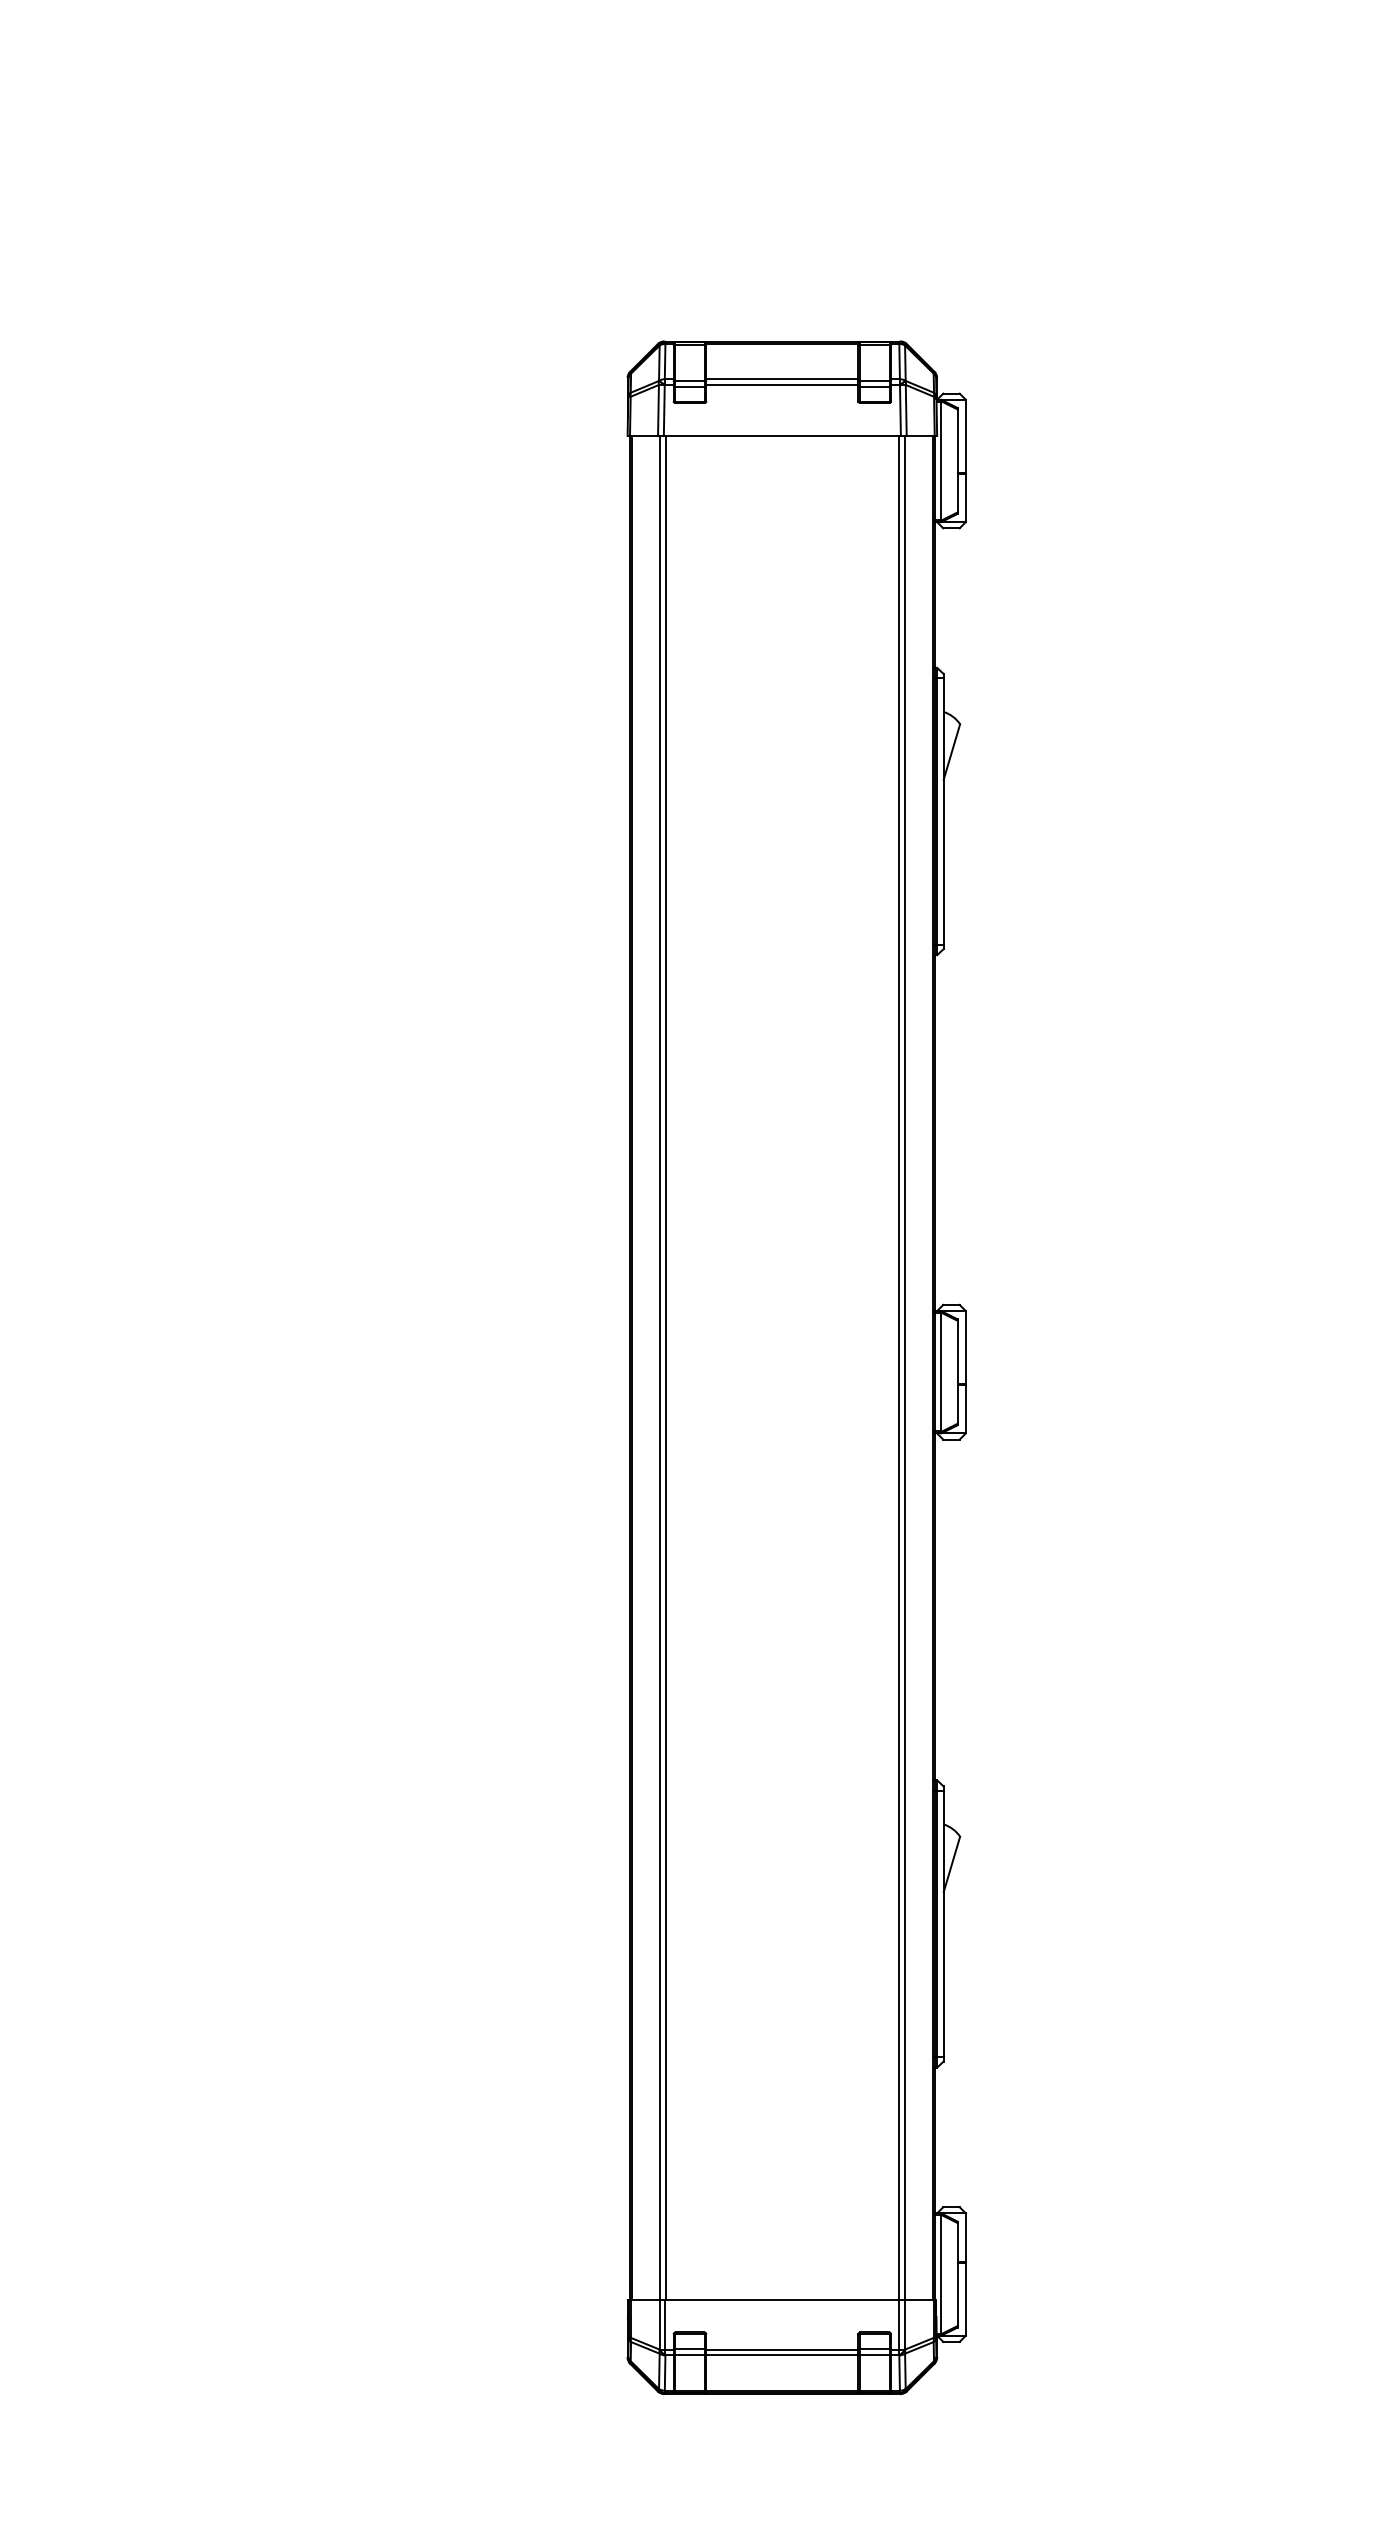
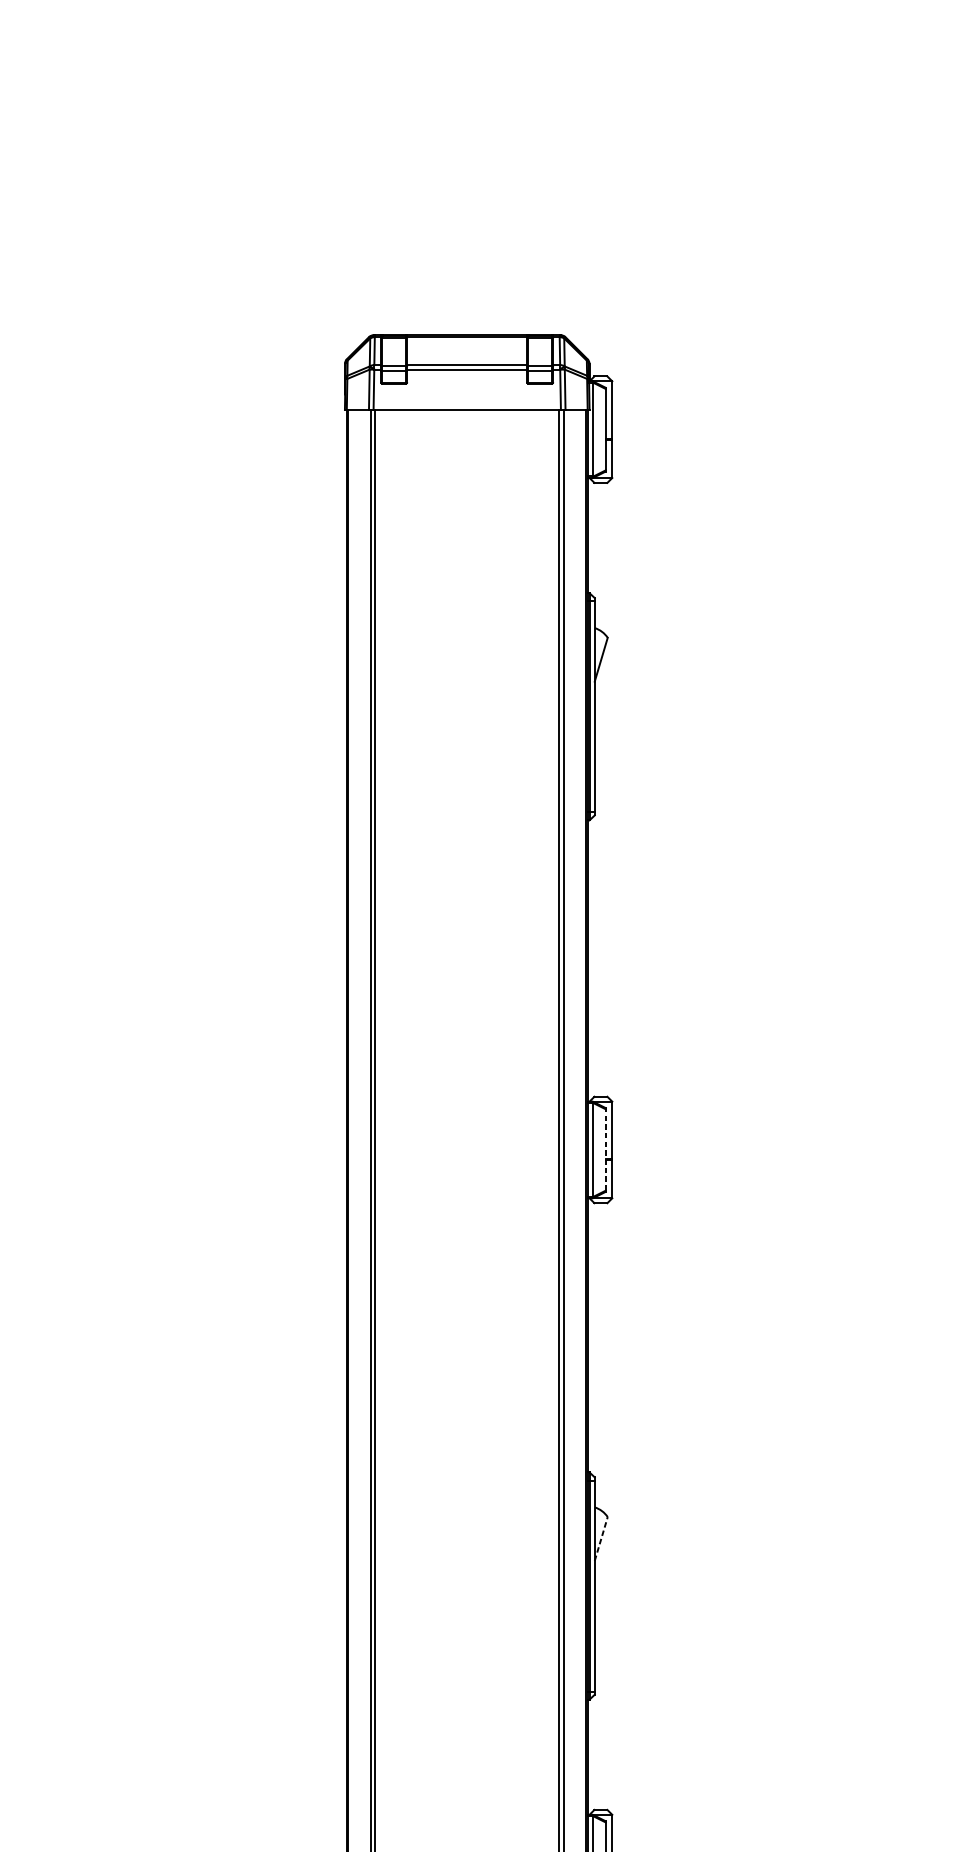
line: (957, 1371) -> (605, 1149), solid -> dashed
line: (951, 1864) -> (600, 1539), solid -> dashed

